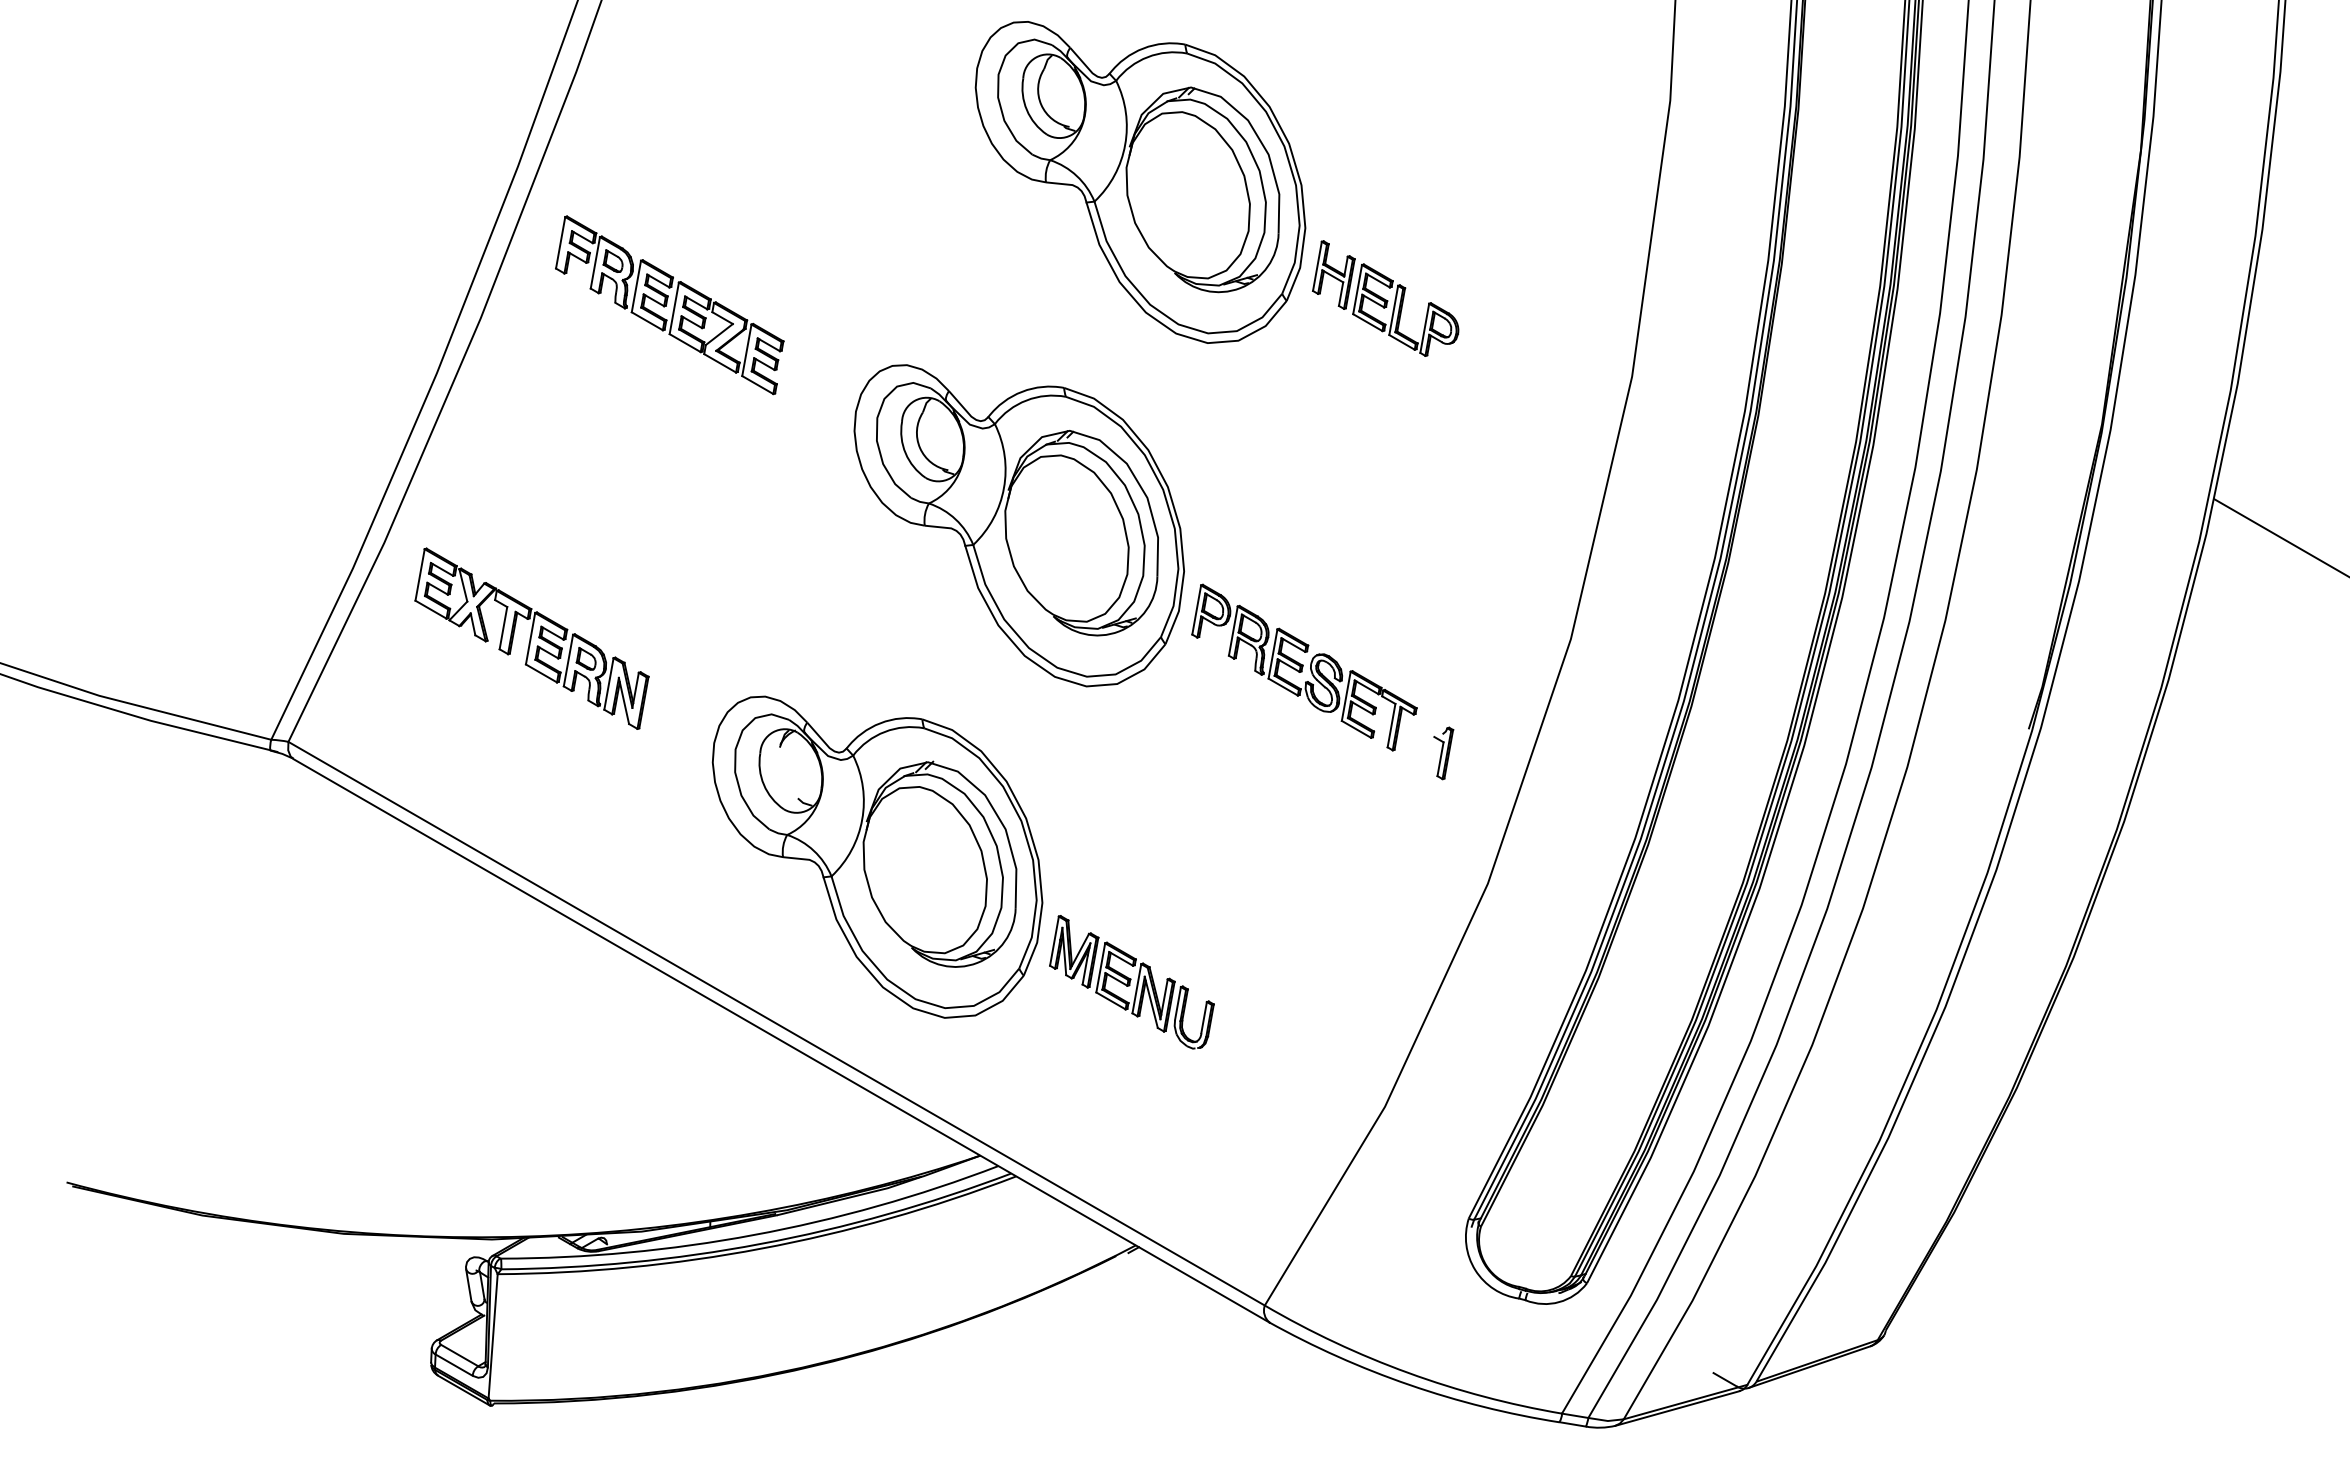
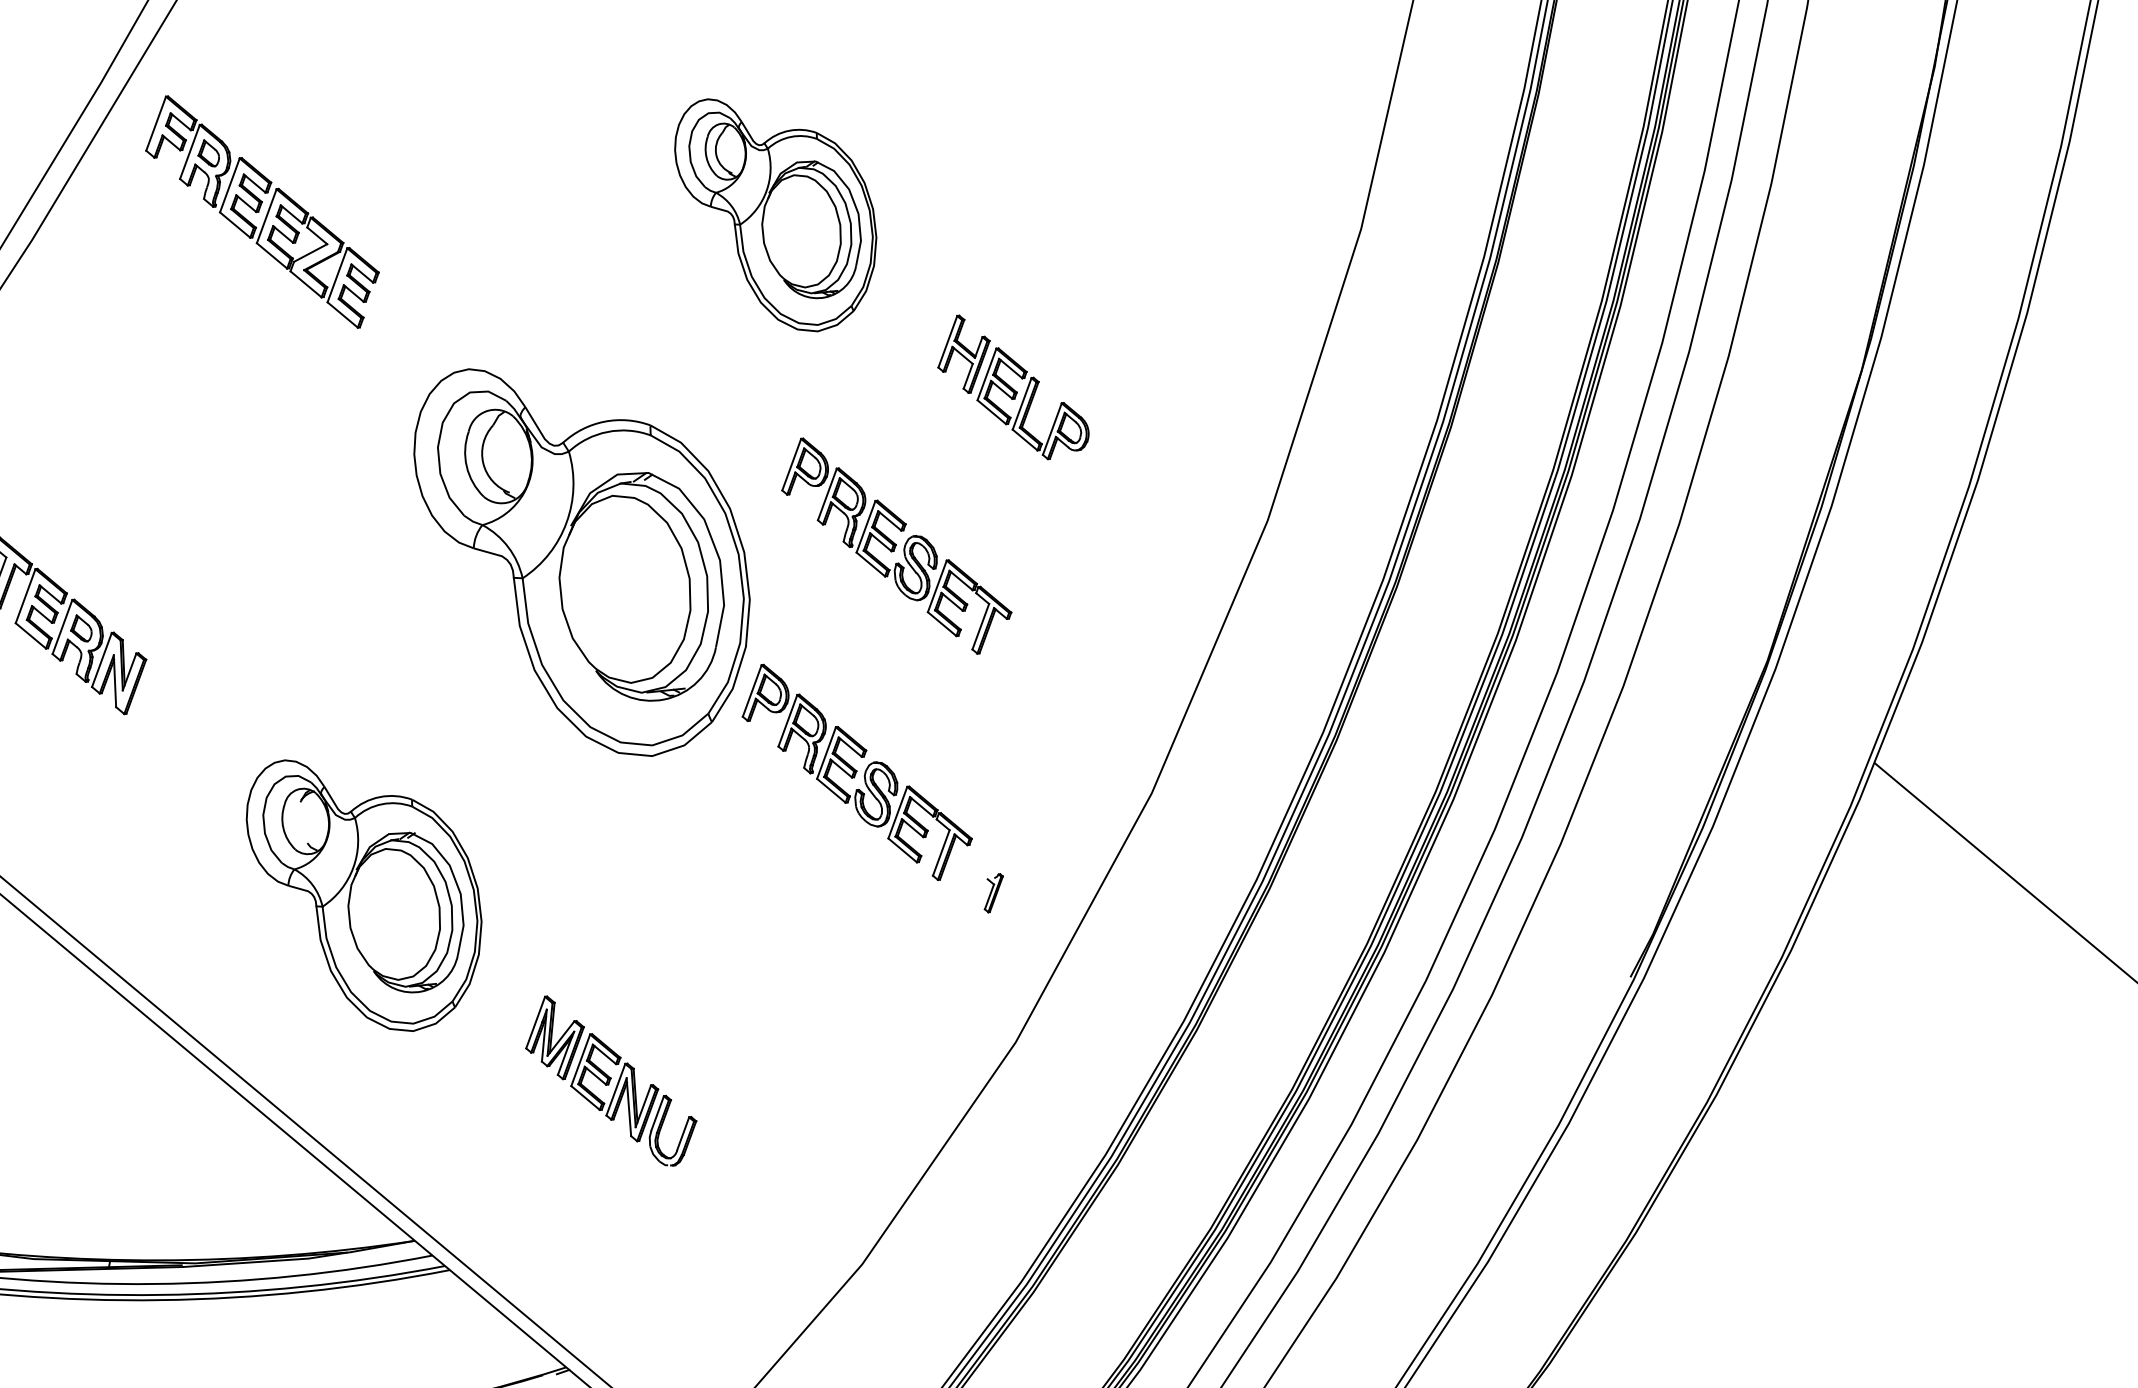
part: (1140, 182) -> (772, 217), size x0.6
part: (669, 305) -> (262, 212), moved
part: (1304, 458) -> (897, 547), added
part: (1443, 753) -> (992, 892), size x0.7
part: (877, 856) -> (360, 897), size x0.7

